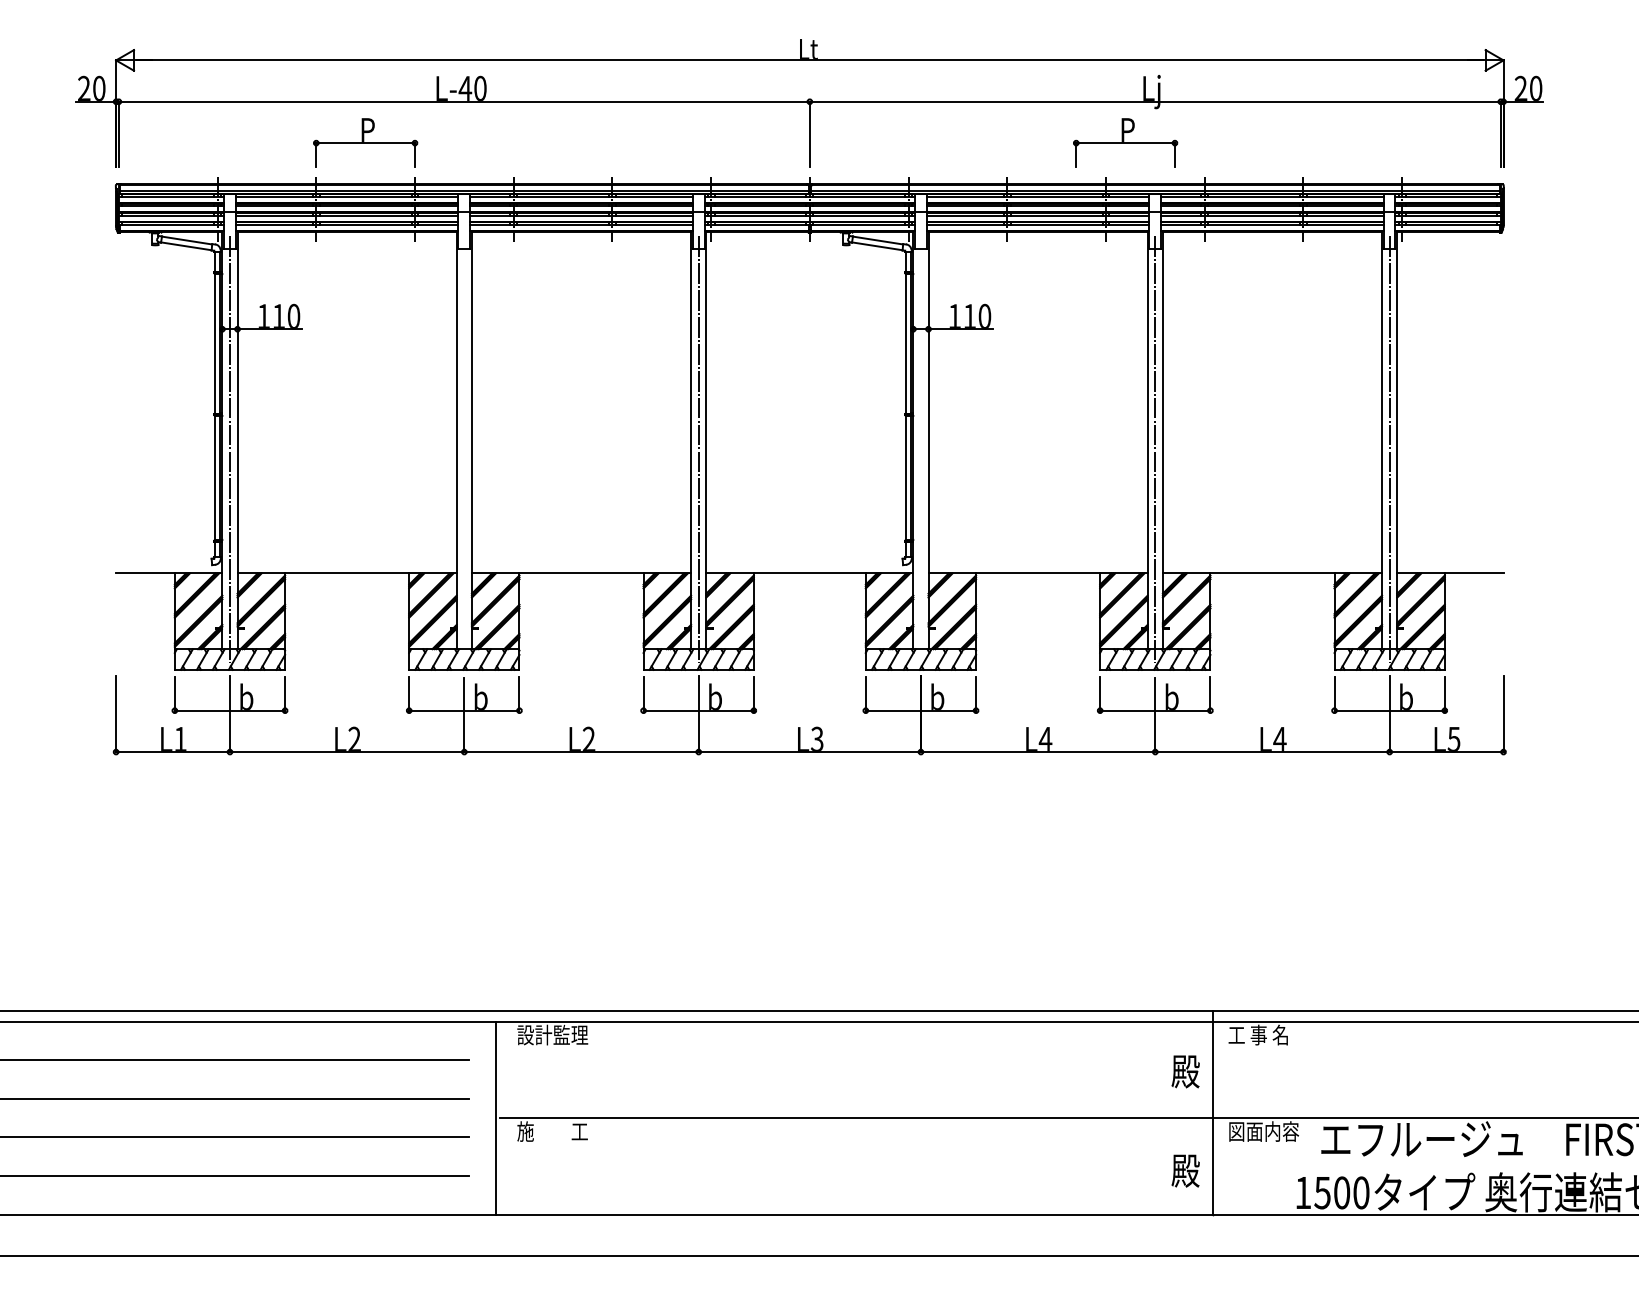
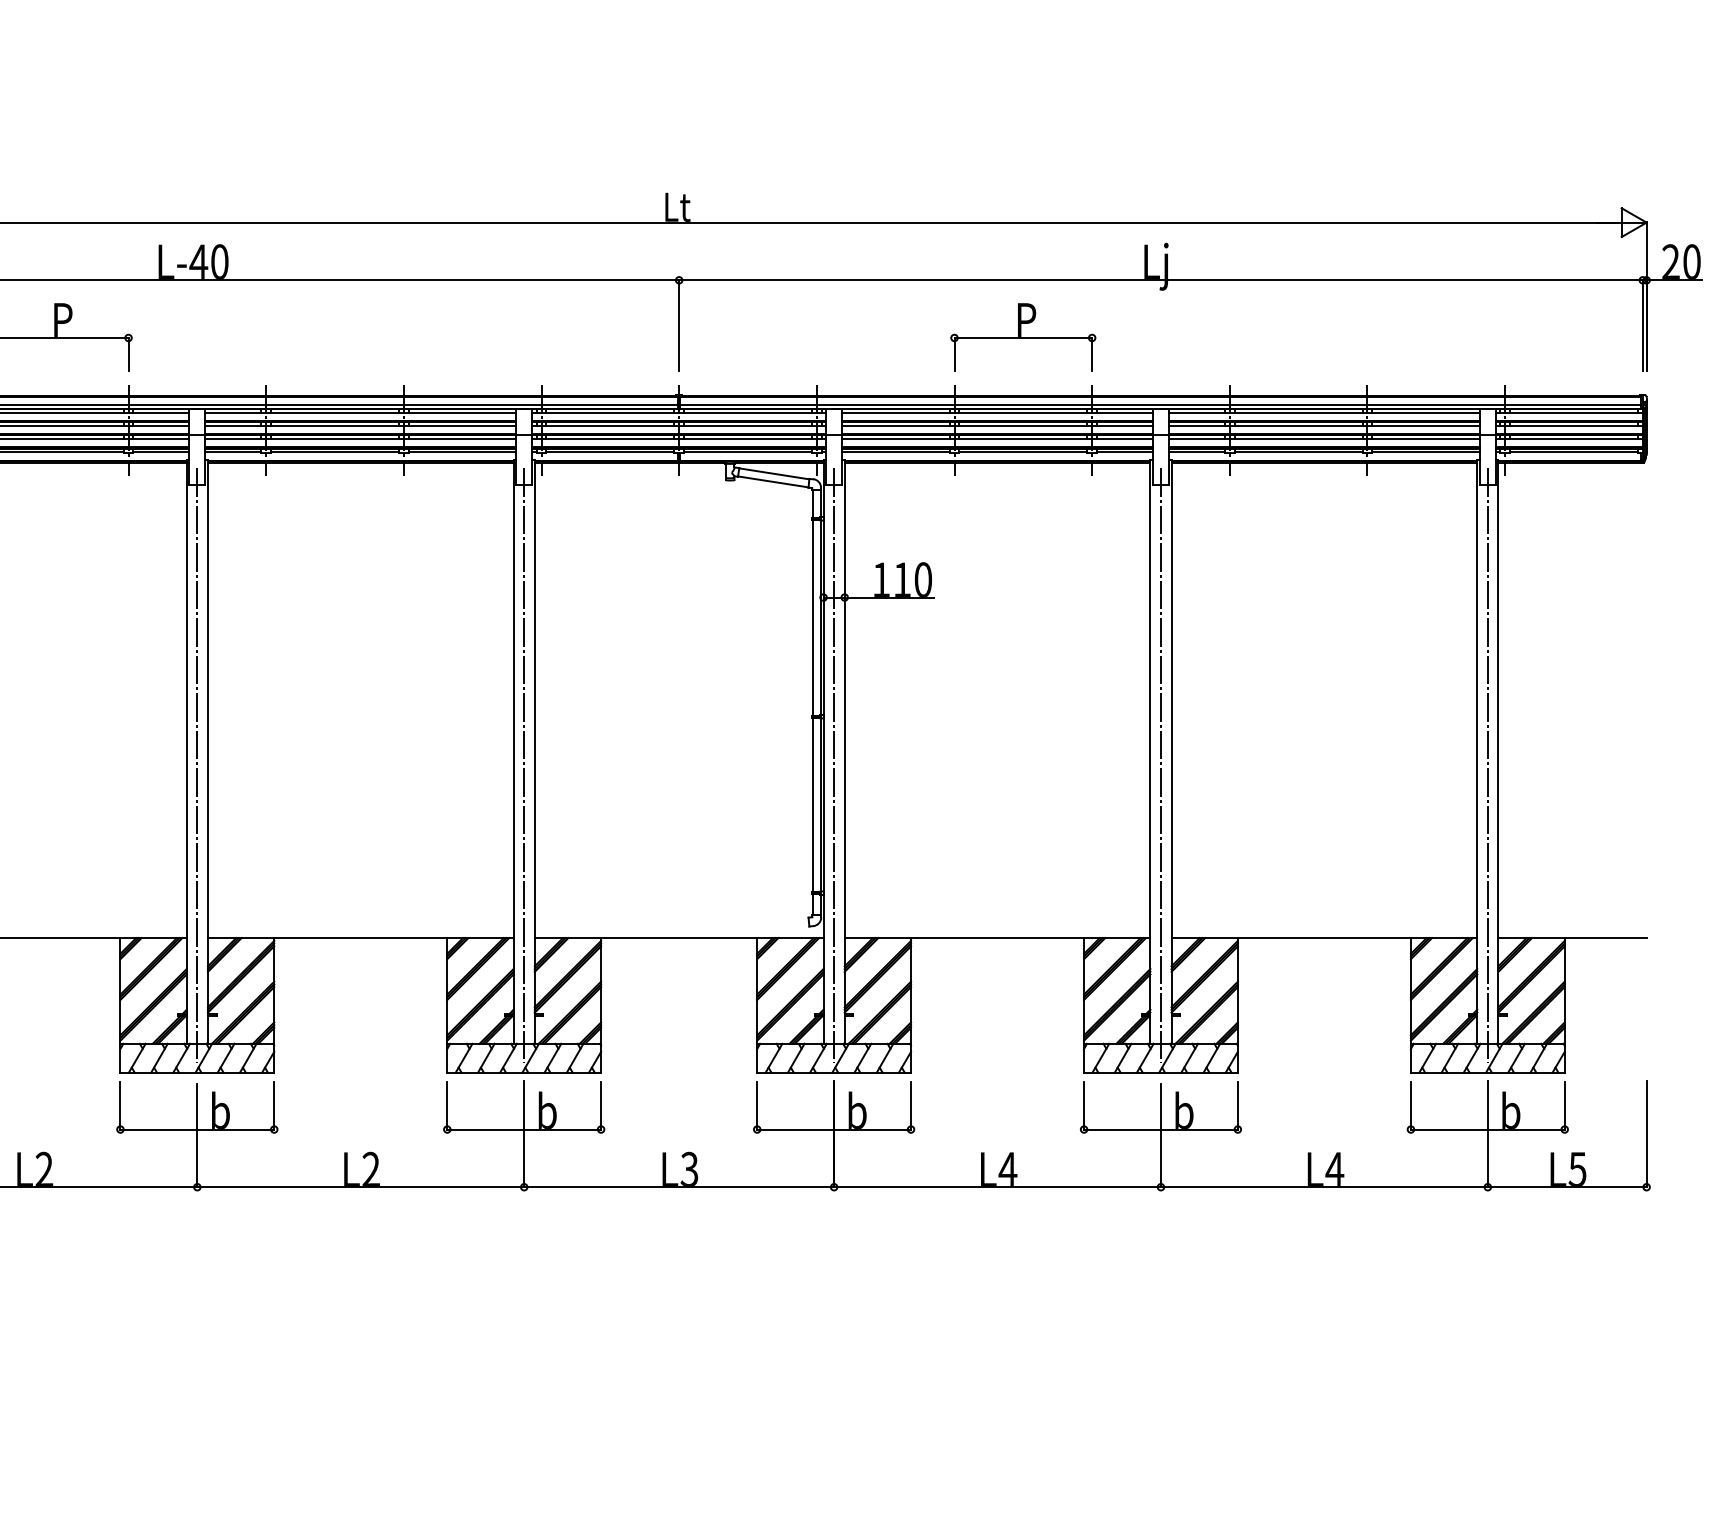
part: (1125, 142) -> (1023, 337), moved
line: (464, 449) -> (197, 765), added
line: (920, 449) -> (833, 765), added

